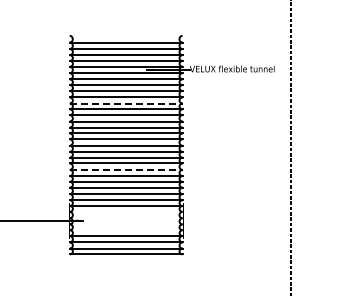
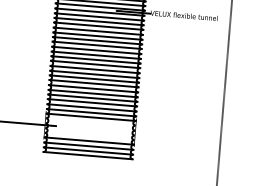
line: (126, 103) -> (98, 36), dashed -> solid
line: (126, 169) -> (93, 88), dashed -> solid

